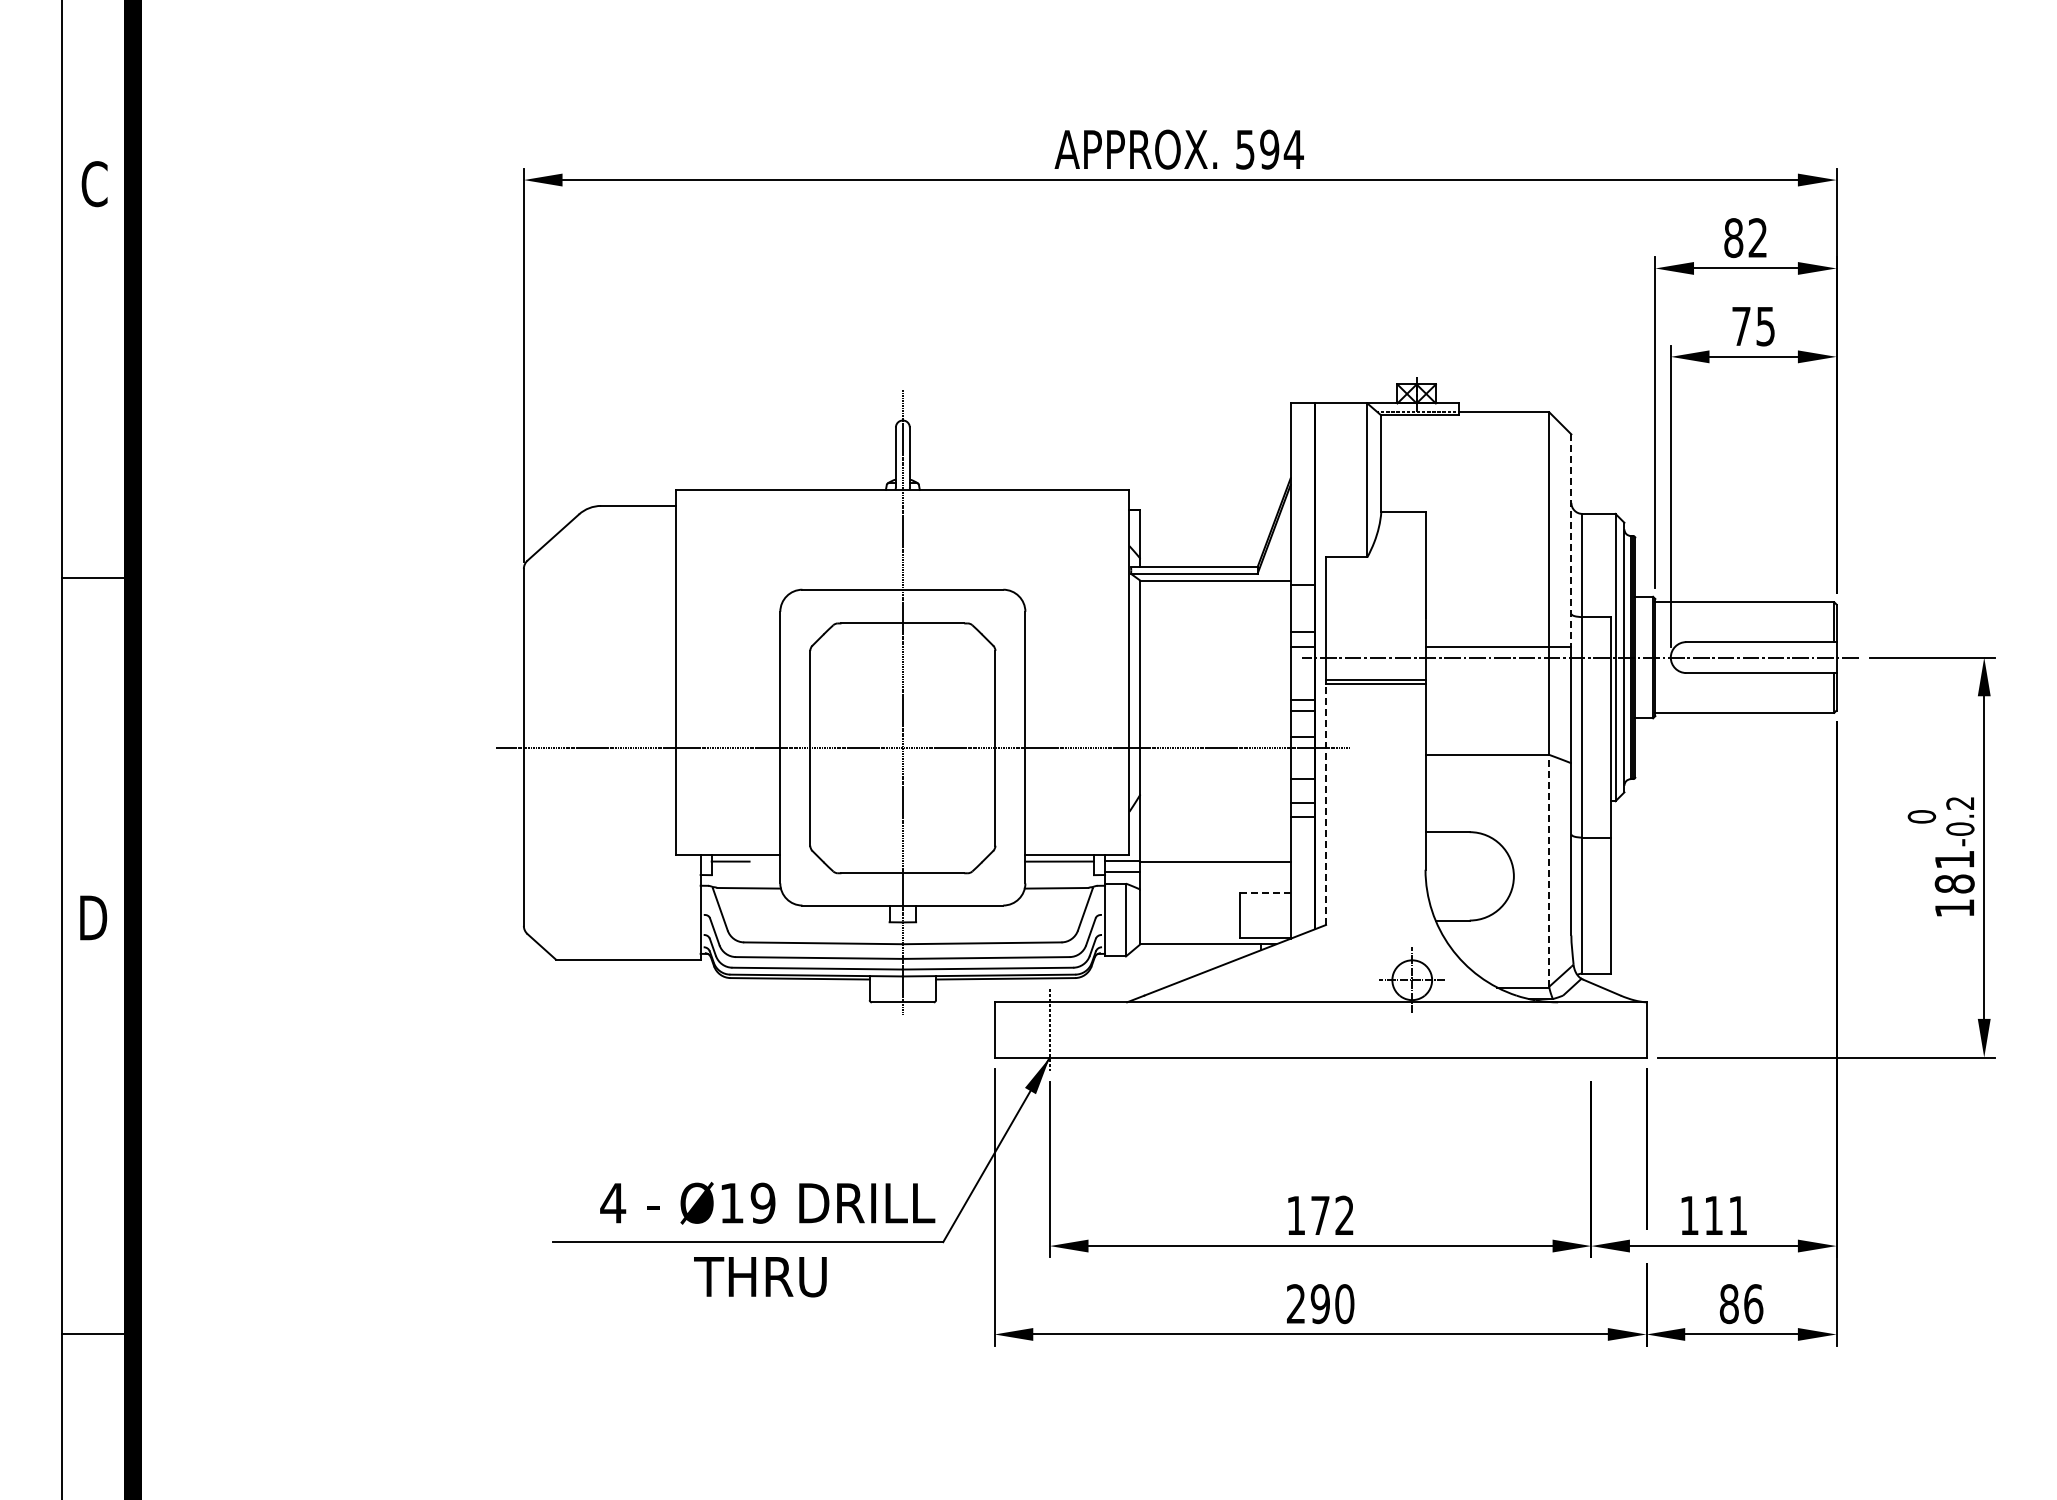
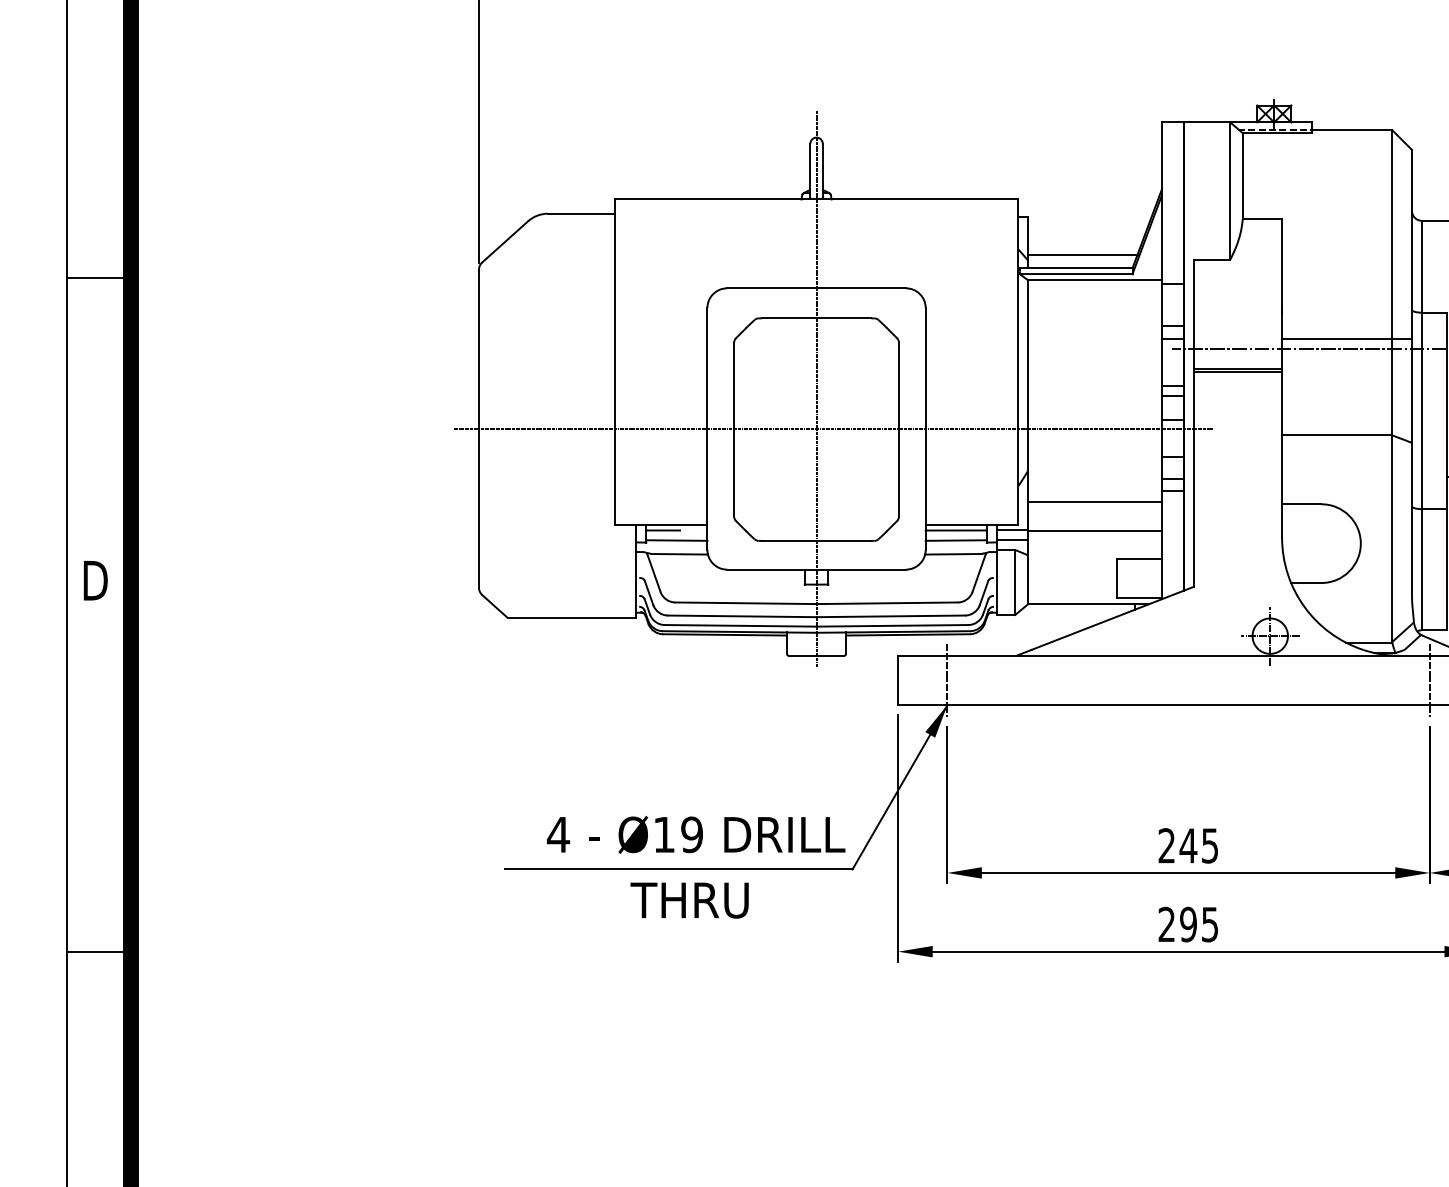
line: (1571, 540) -> (1412, 244), dashed -> solid
line: (1201, 551) -> (1082, 254), added
line: (1326, 804) -> (1193, 479), dashed -> solid
line: (1215, 829) -> (1095, 501), added
line: (1549, 870) -> (1392, 538), dashed -> solid
line: (745, 872) -> (676, 540), added
line: (1059, 872) -> (956, 540), added
line: (1264, 893) -> (1138, 558), dashed -> solid
line: (1591, 1029) -> (1429, 680), added
text: (1320, 1215) -> (1188, 845), 172 -> 245
text: (1344, 1304) -> (1209, 924), 290 -> 295

